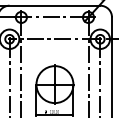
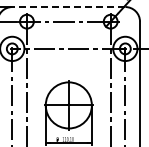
line: (54, 6) -> (68, 7), solid -> dashed

